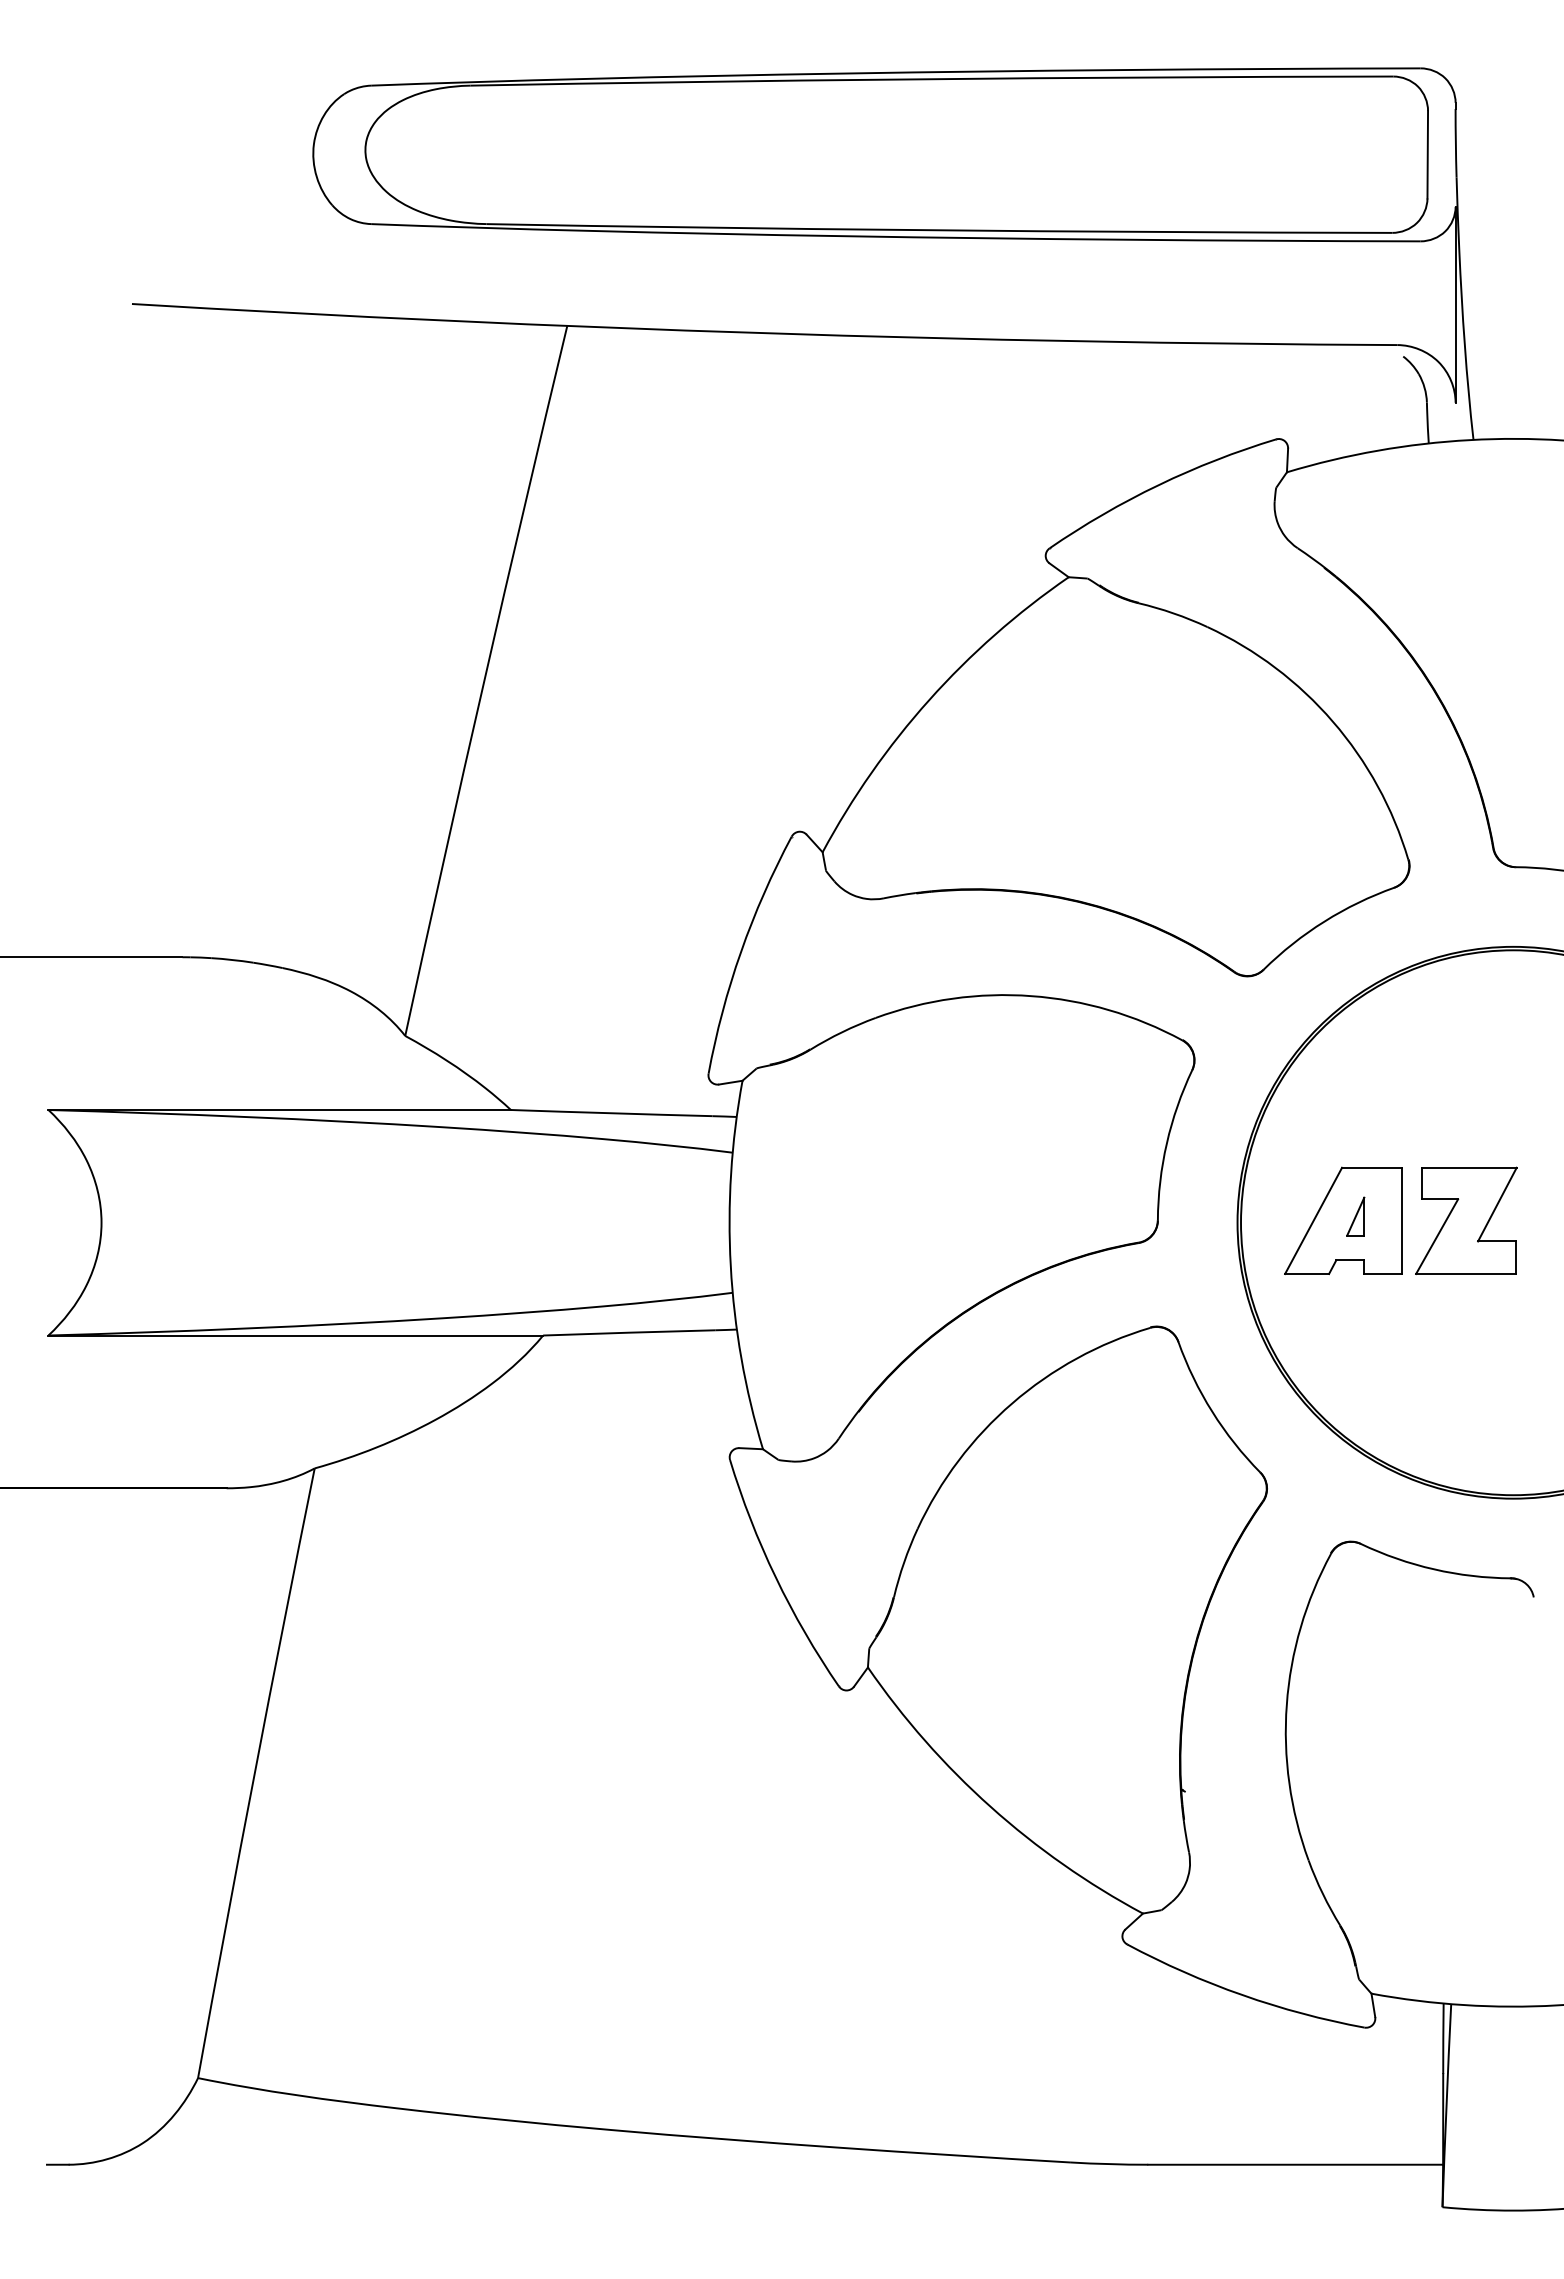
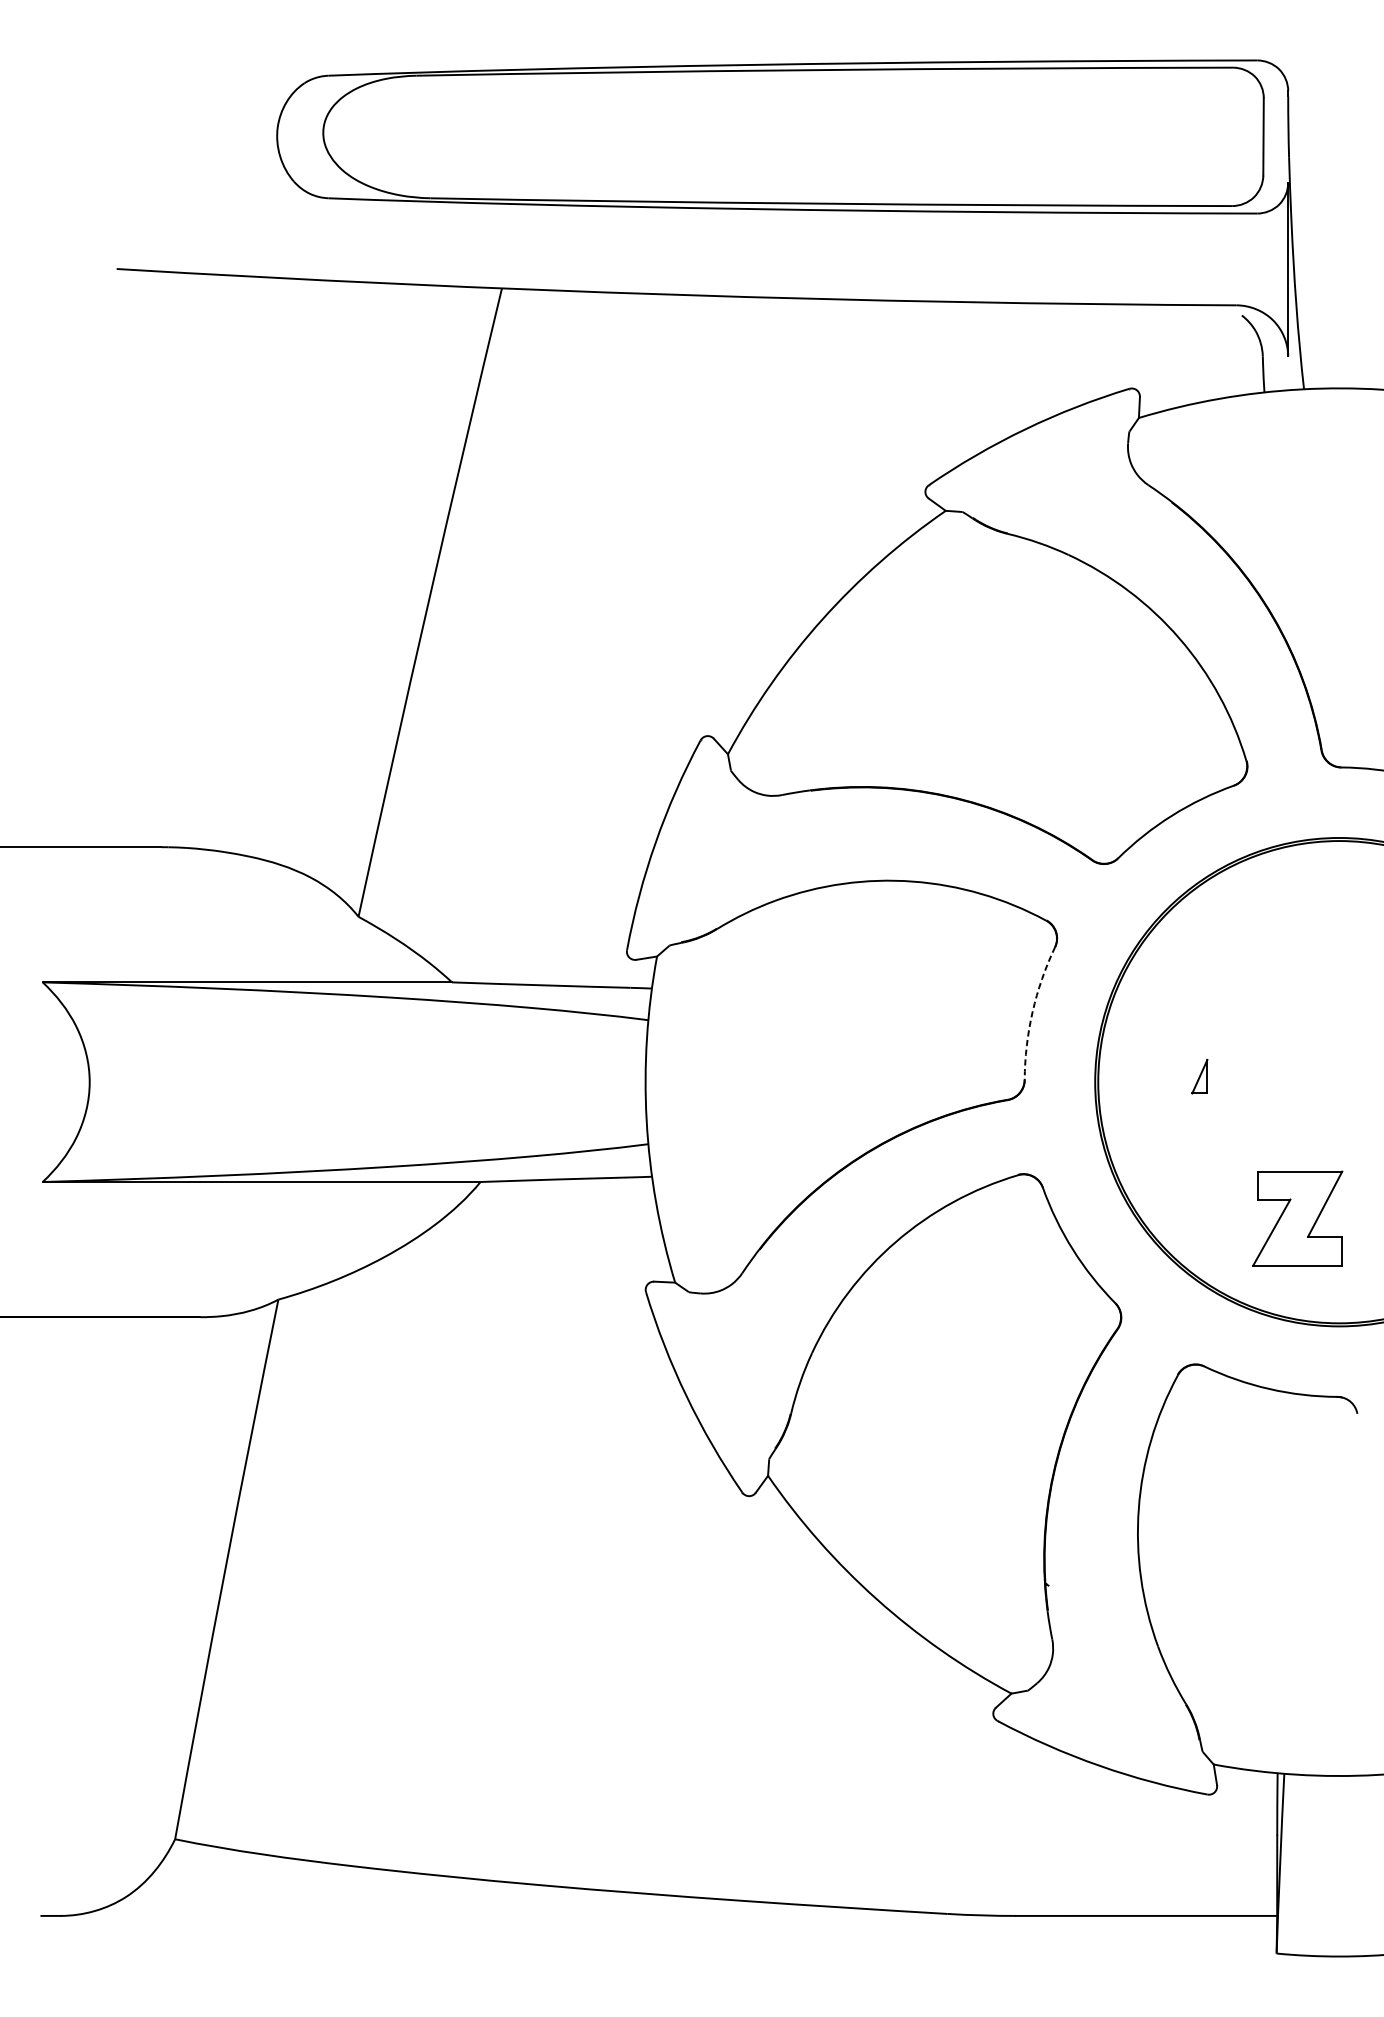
arc: (1166, 1143) -> (1032, 1012), solid -> dashed
part: (1343, 1220) -> (1188, 1080), removed
part: (1466, 1220) -> (1297, 1218), moved

